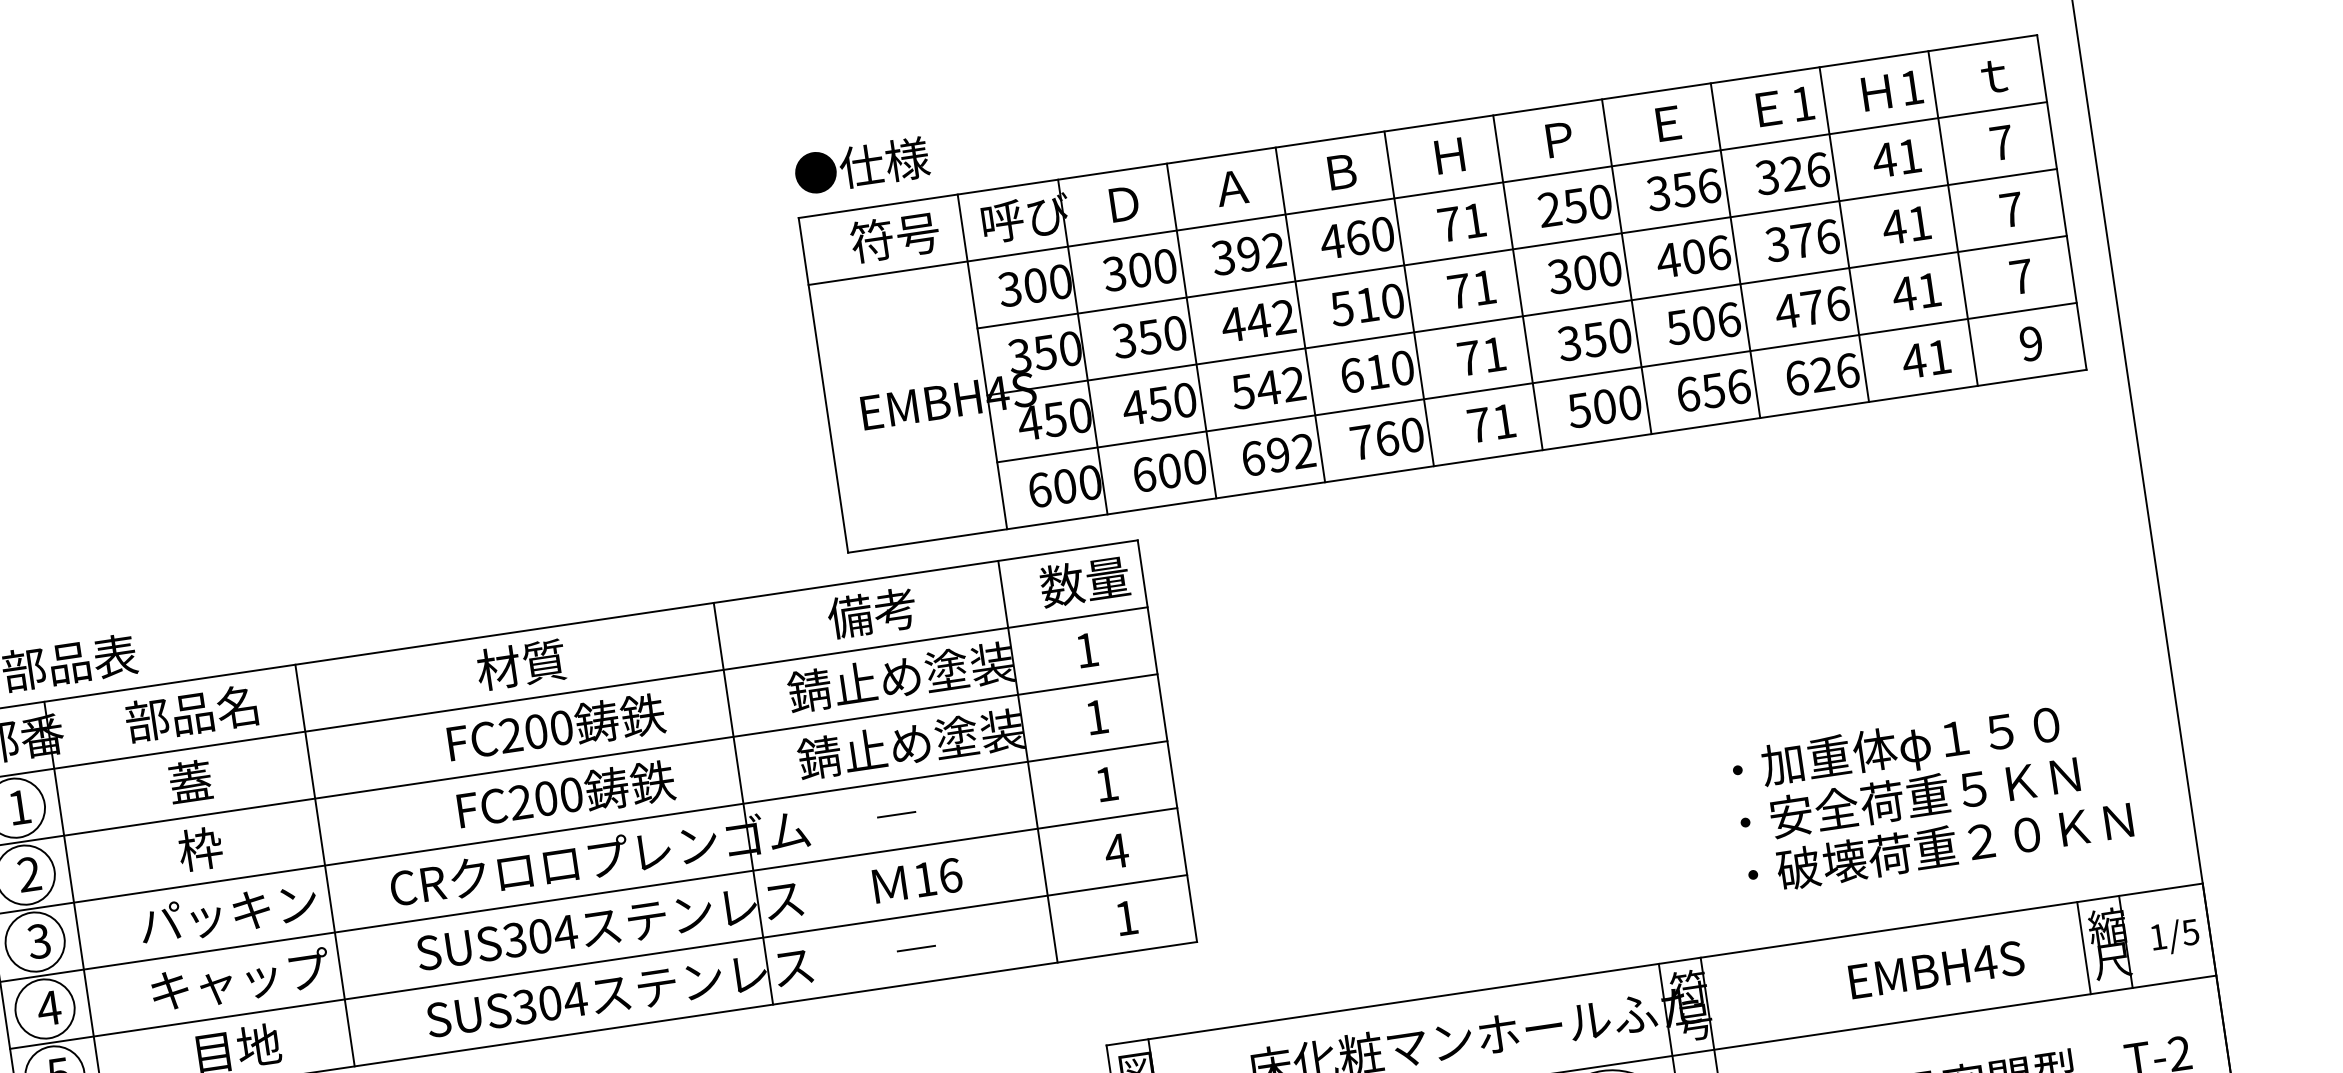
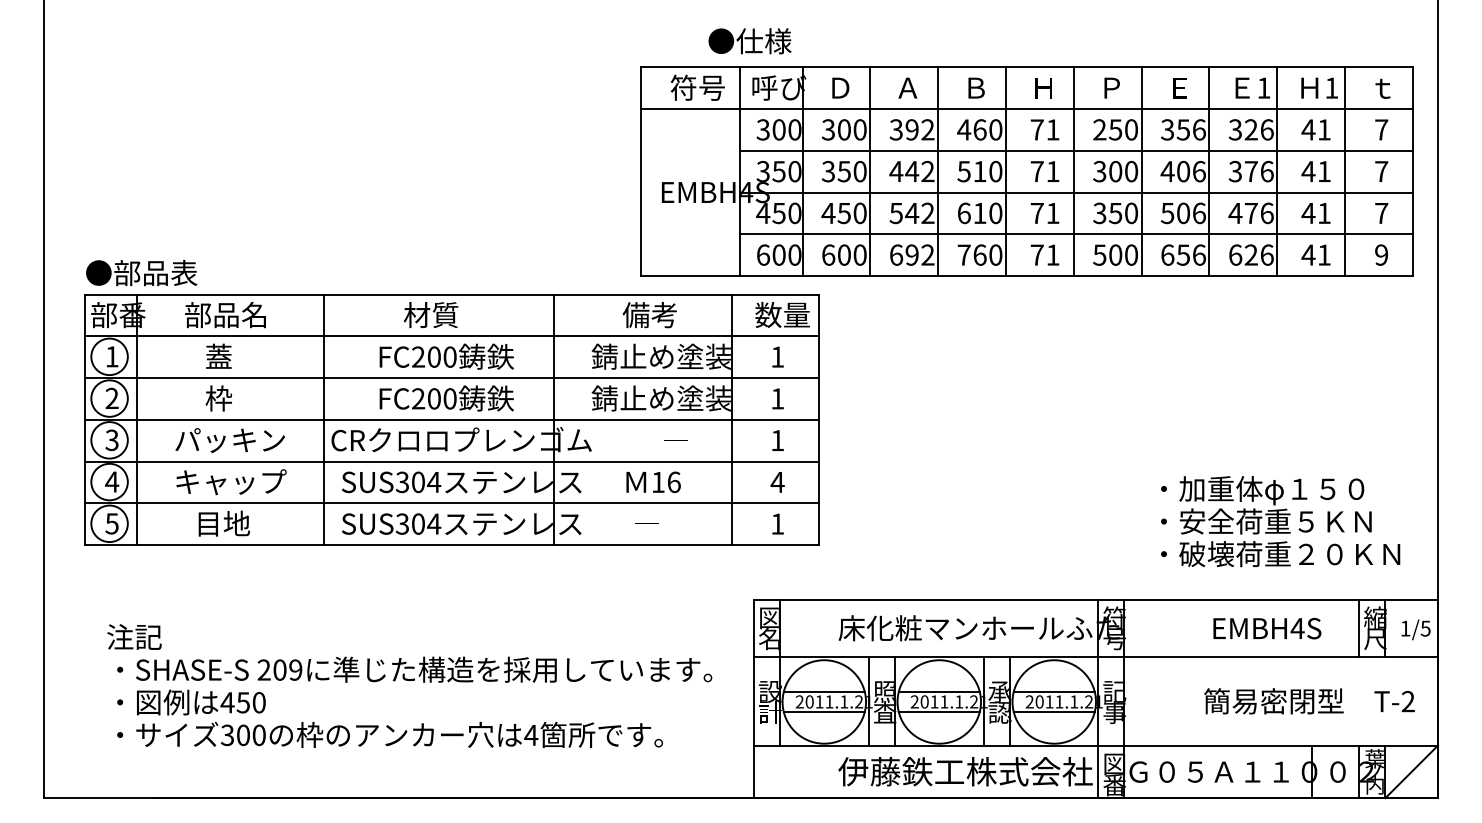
text: (861, 166) -> (749, 41), moved
text: (896, 815) -> (675, 440), moved
line: (325, 865) -> (324, 419), moved

